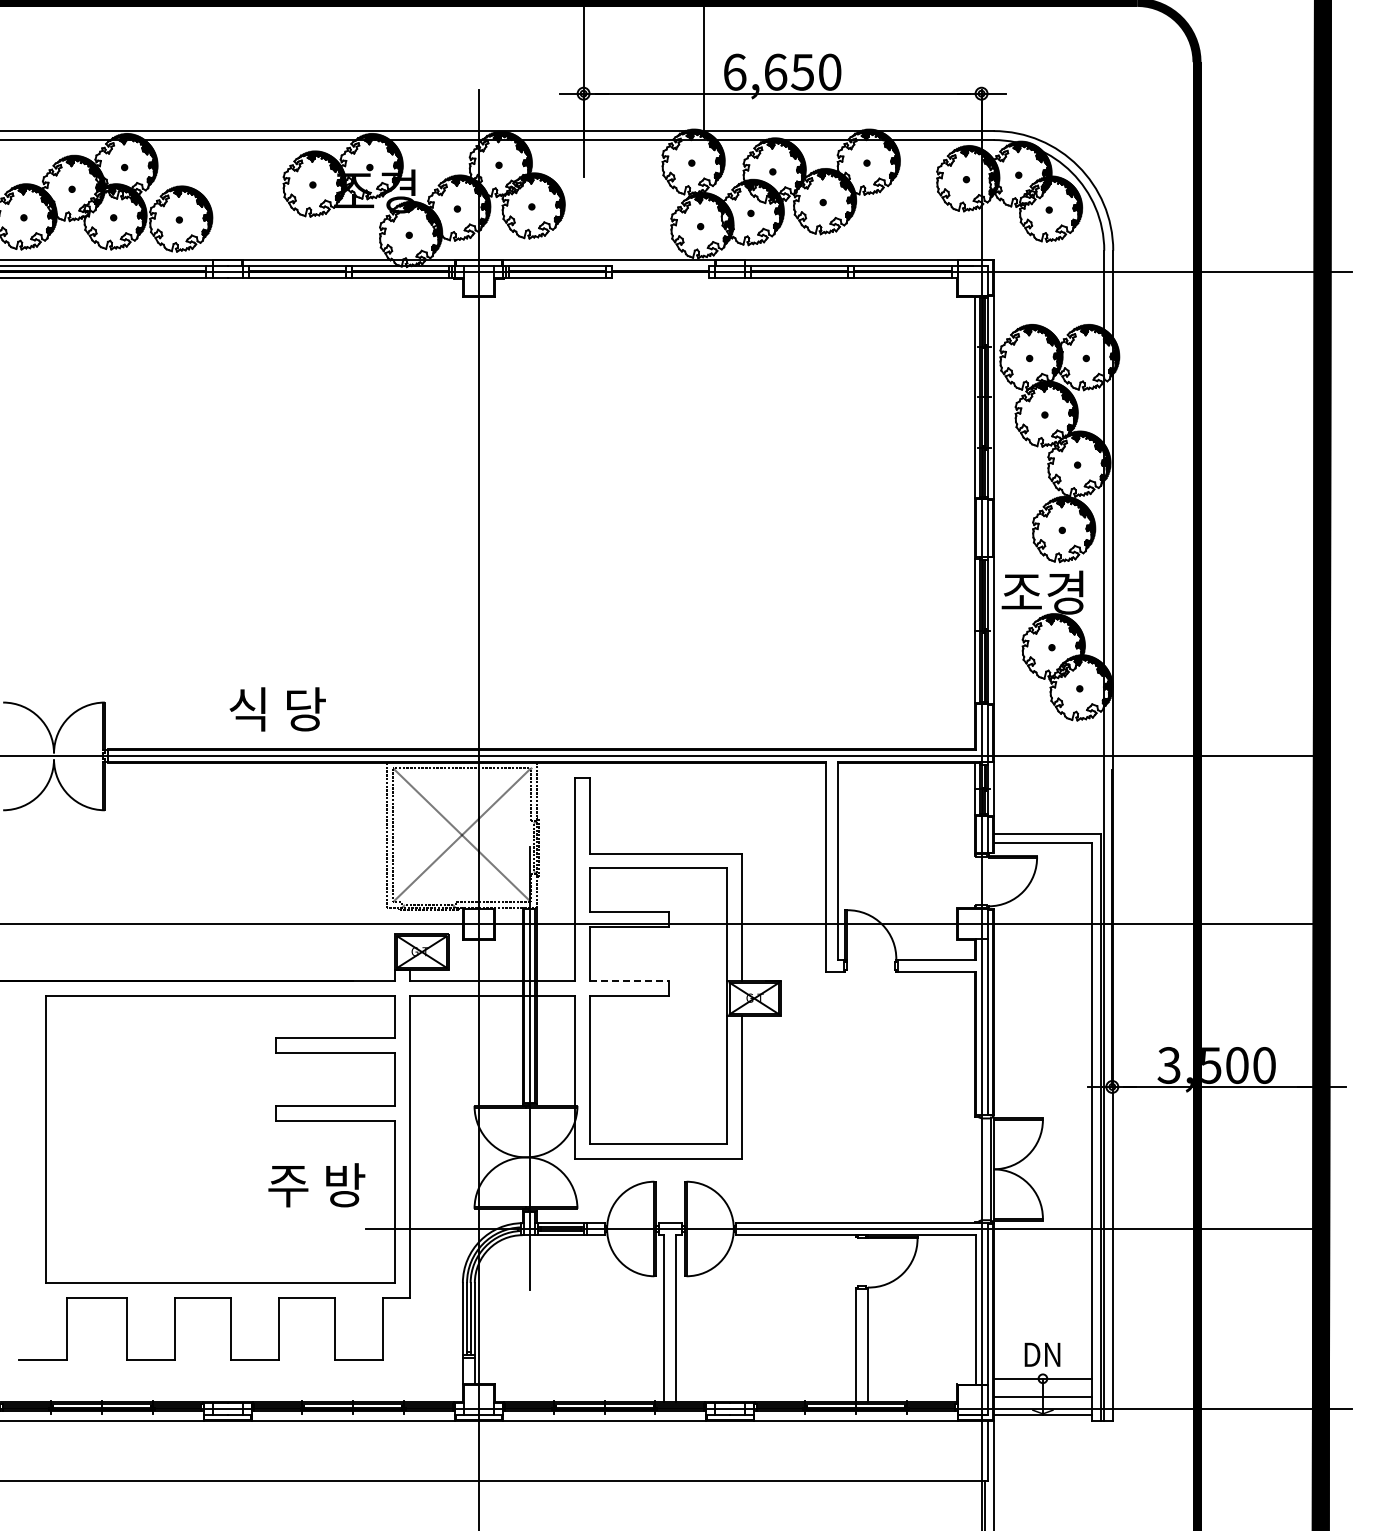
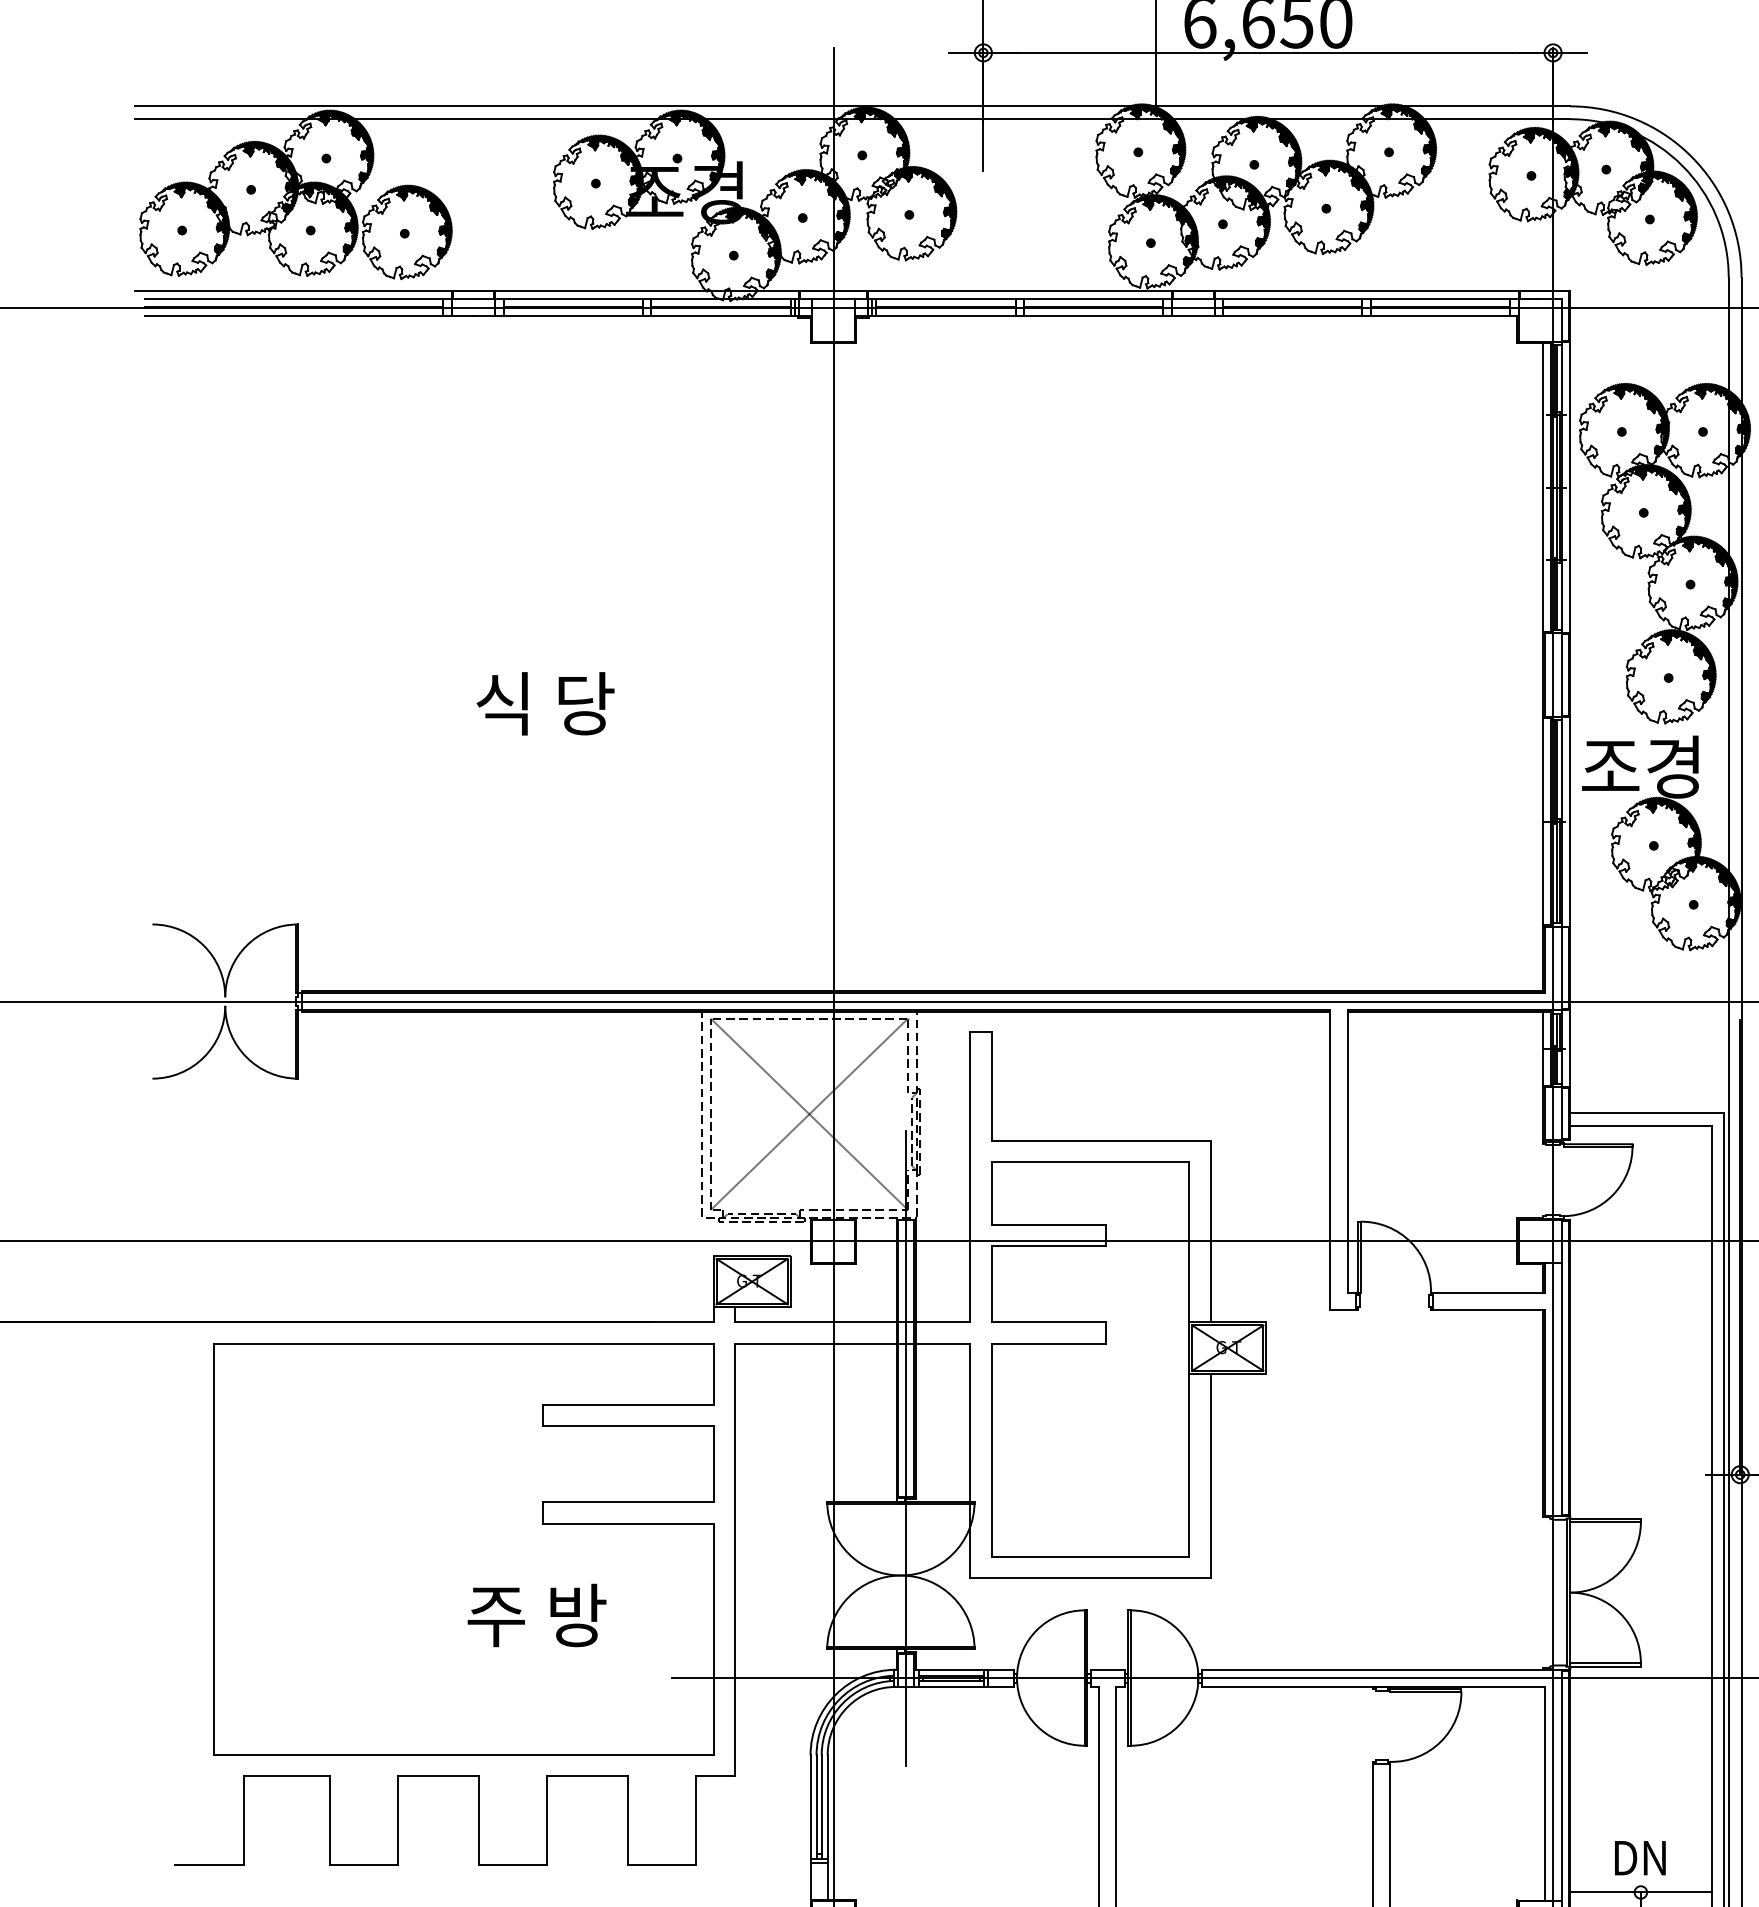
line: (660, 265) -> (1093, 298), added
line: (660, 277) -> (1093, 315), added
text: (277, 709) -> (545, 703), moved
line: (629, 980) -> (1049, 1322), dashed -> solid
text: (316, 1185) -> (536, 1615), moved

